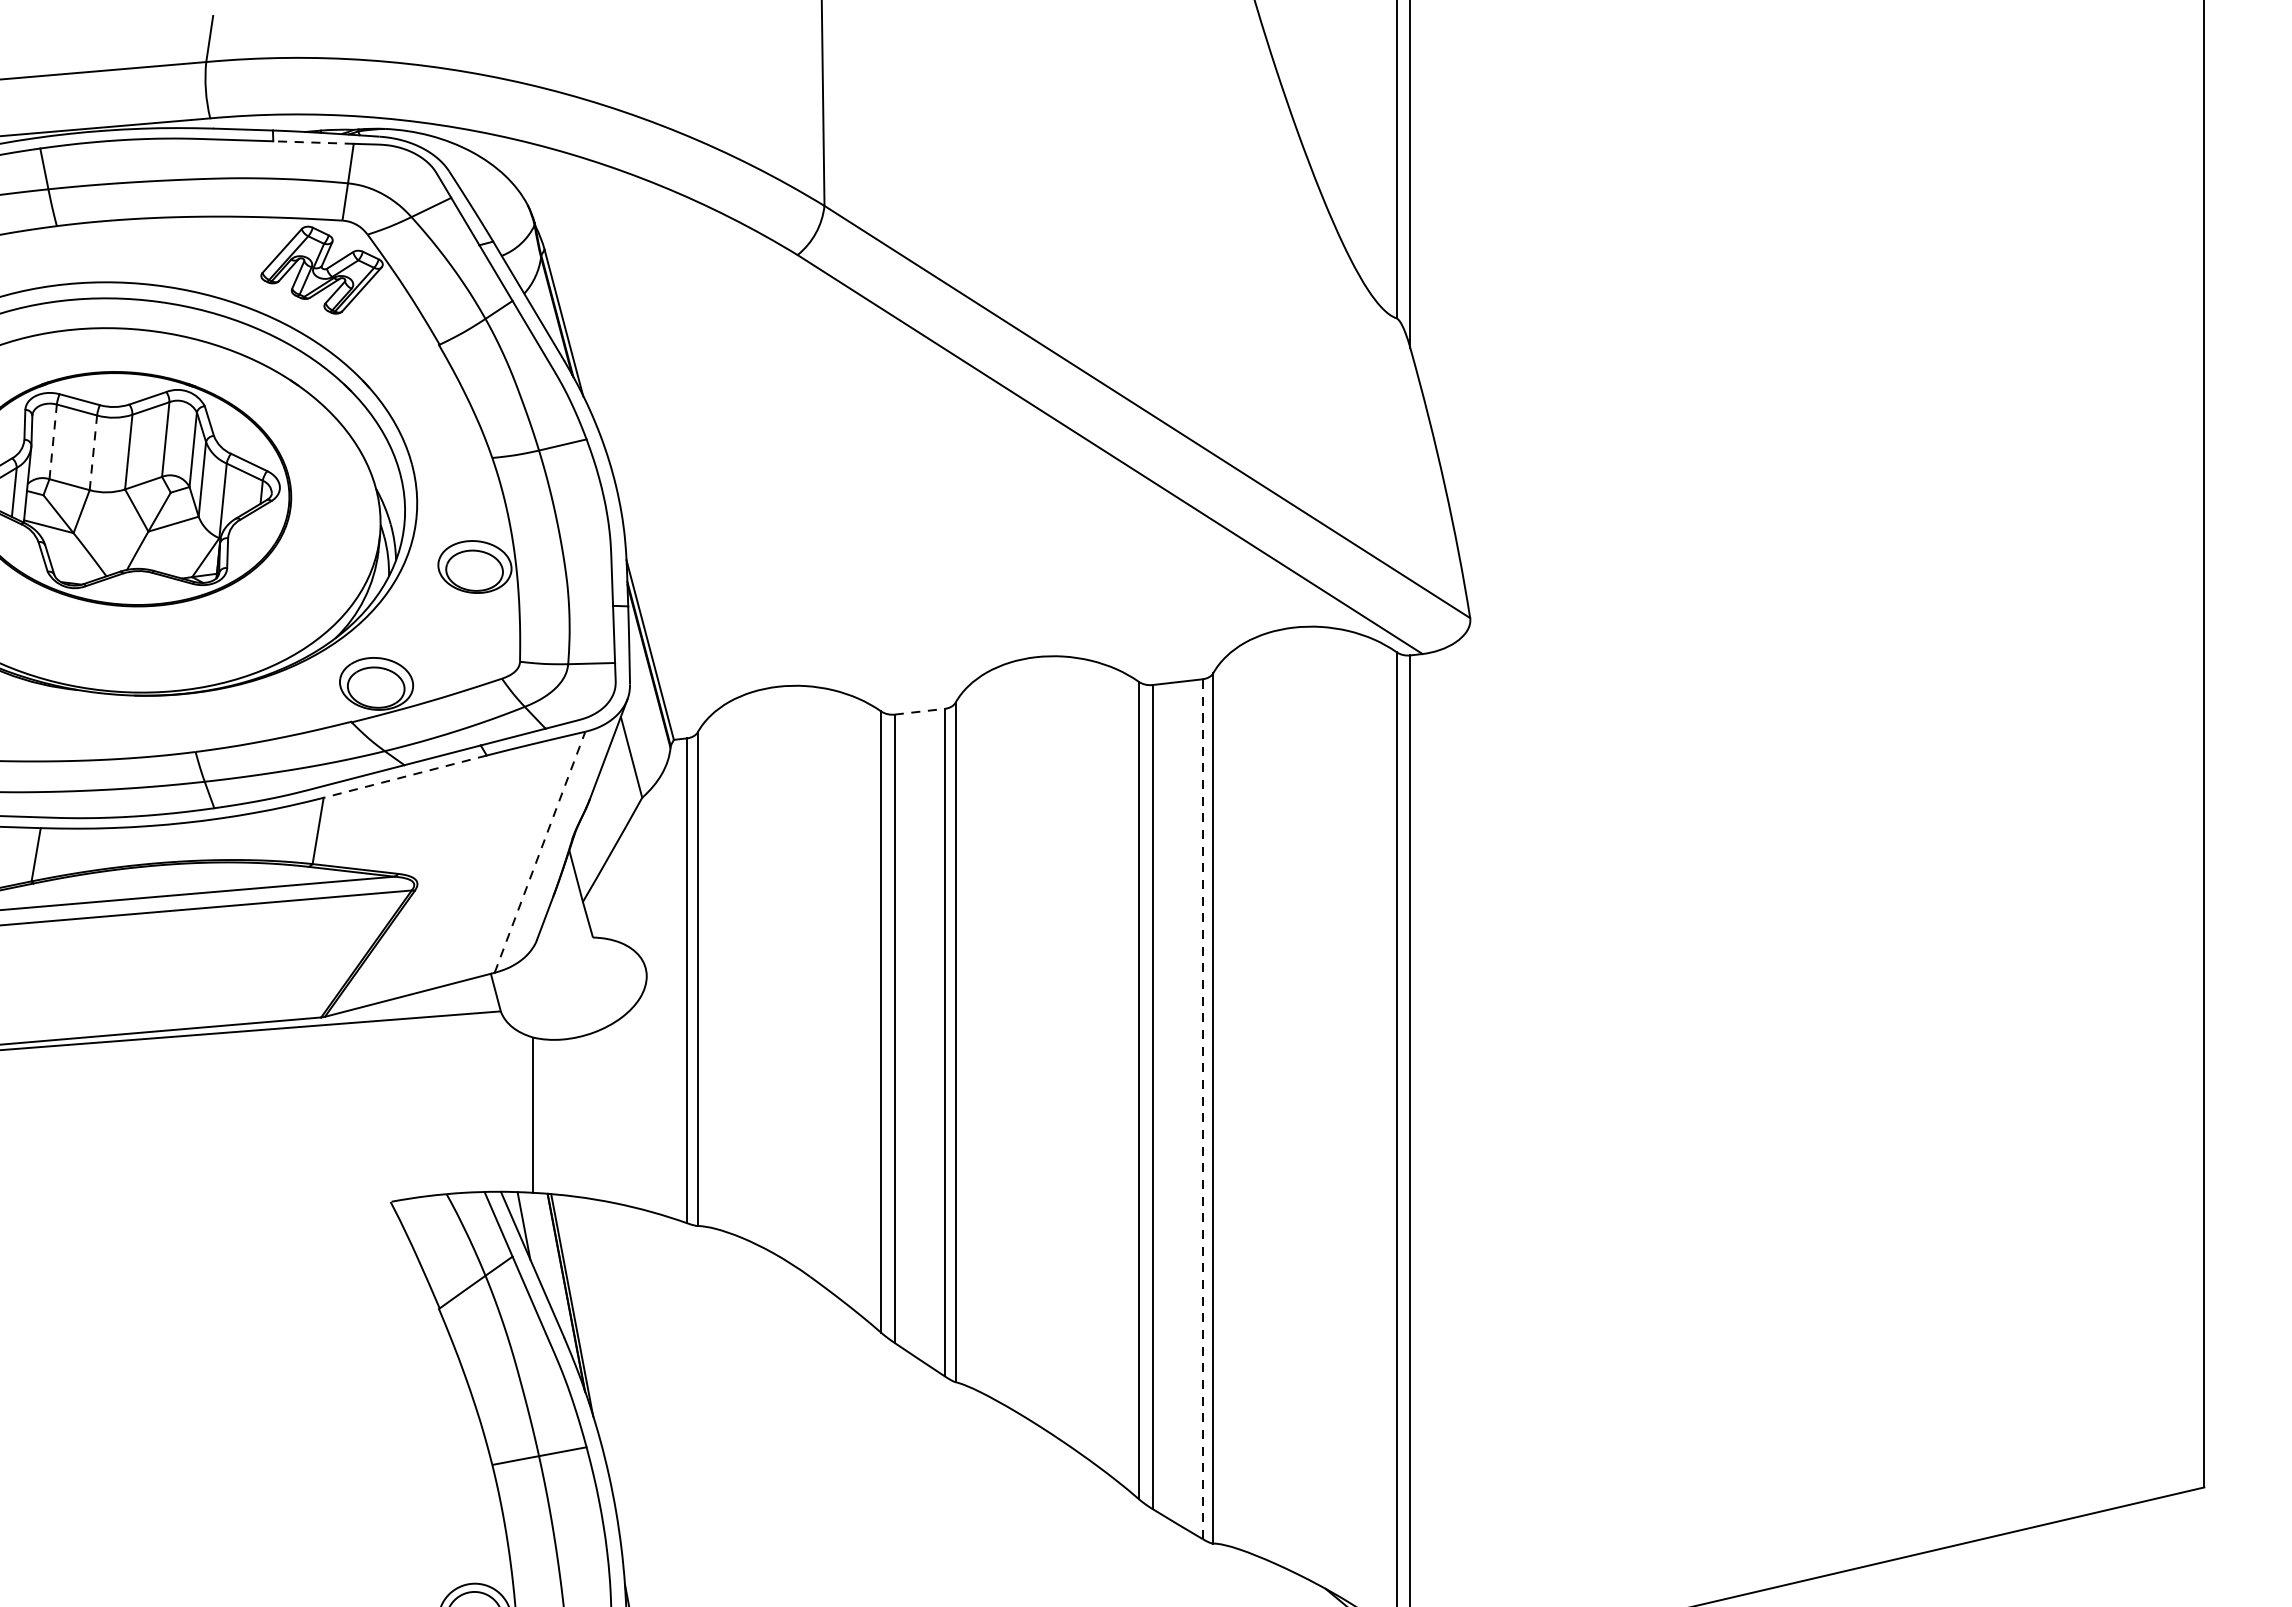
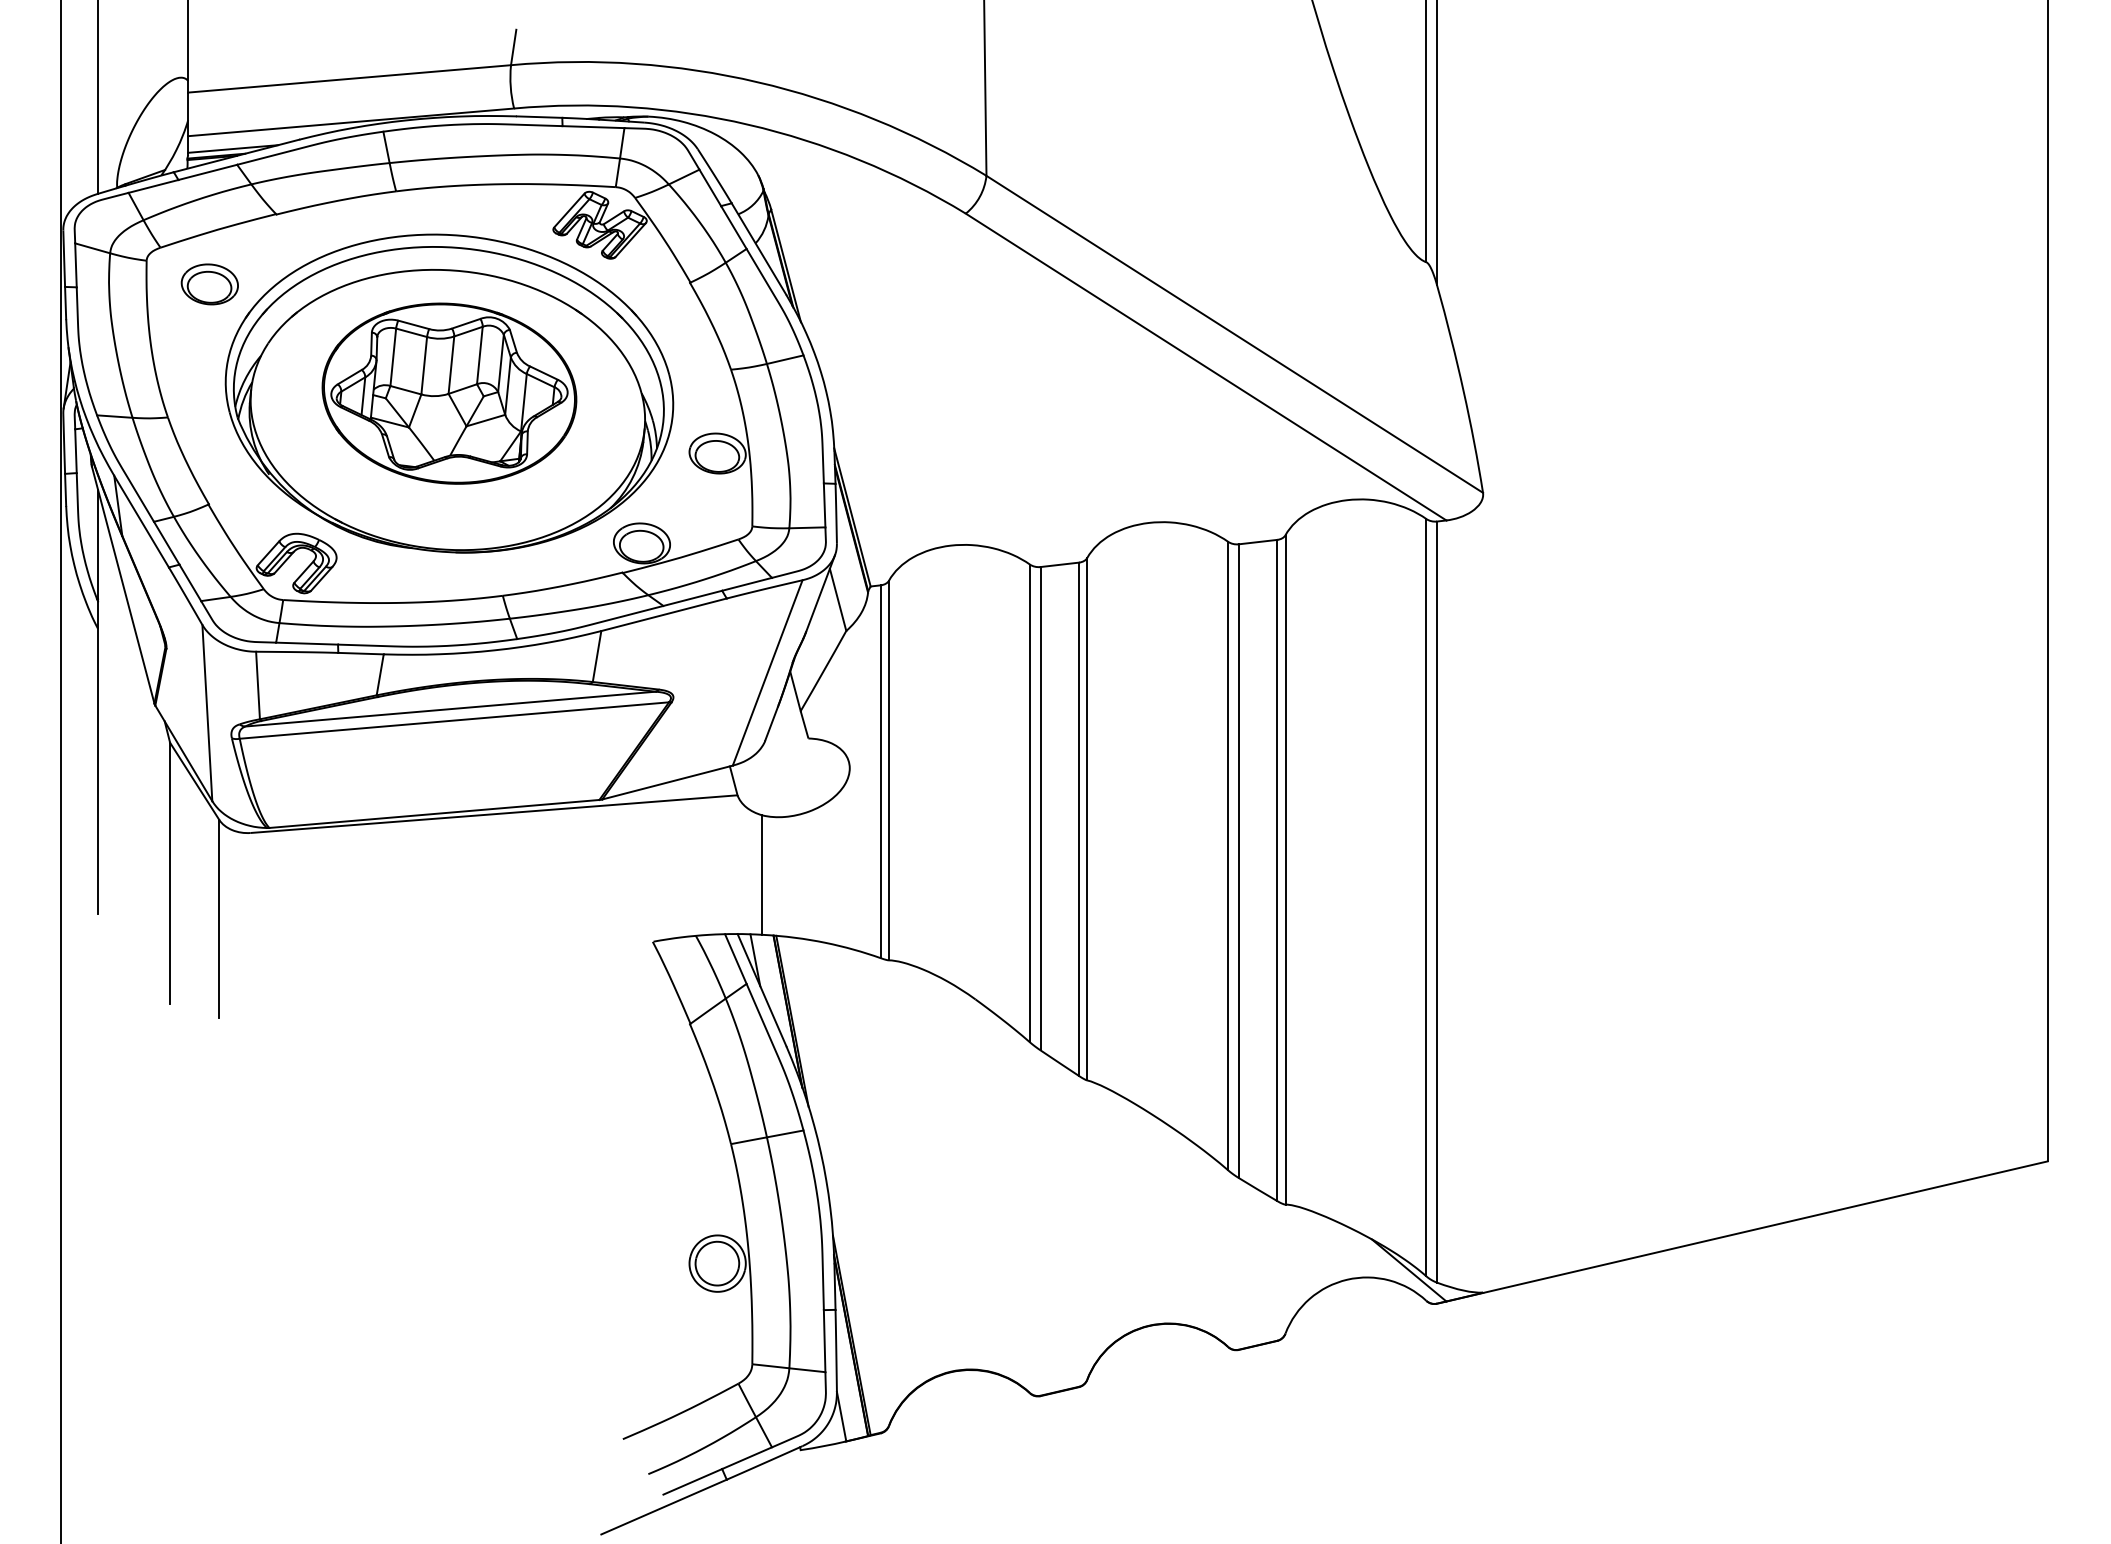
line: (313, 143) -> (593, 127), dashed -> solid
line: (53, 442) -> (393, 357), dashed -> solid
line: (93, 452) -> (424, 365), dashed -> solid
line: (920, 711) -> (1060, 564), dashed -> solid
line: (405, 776) -> (664, 614), dashed -> solid
line: (539, 851) -> (767, 672), dashed -> solid
line: (1202, 1109) -> (1277, 870), dashed -> solid

